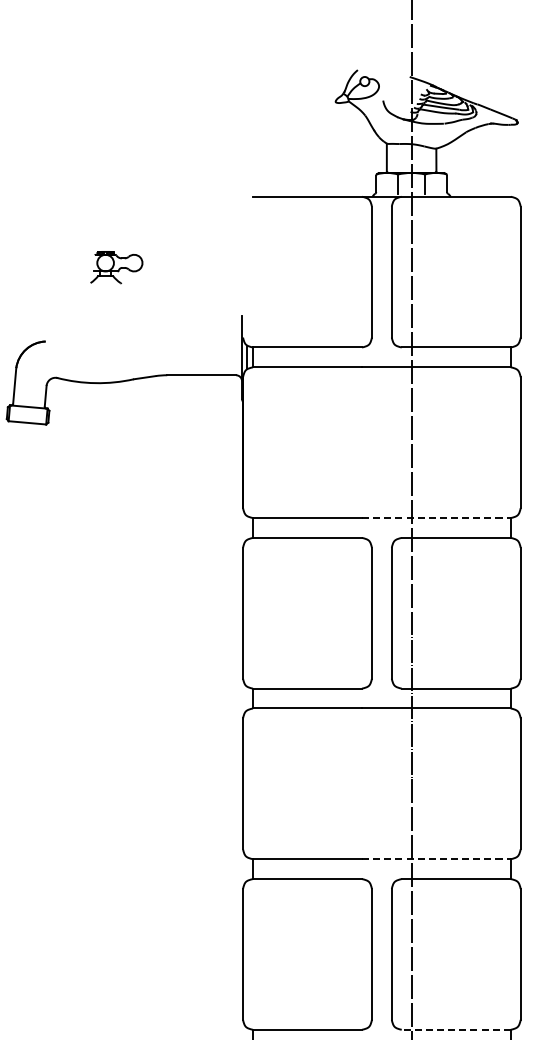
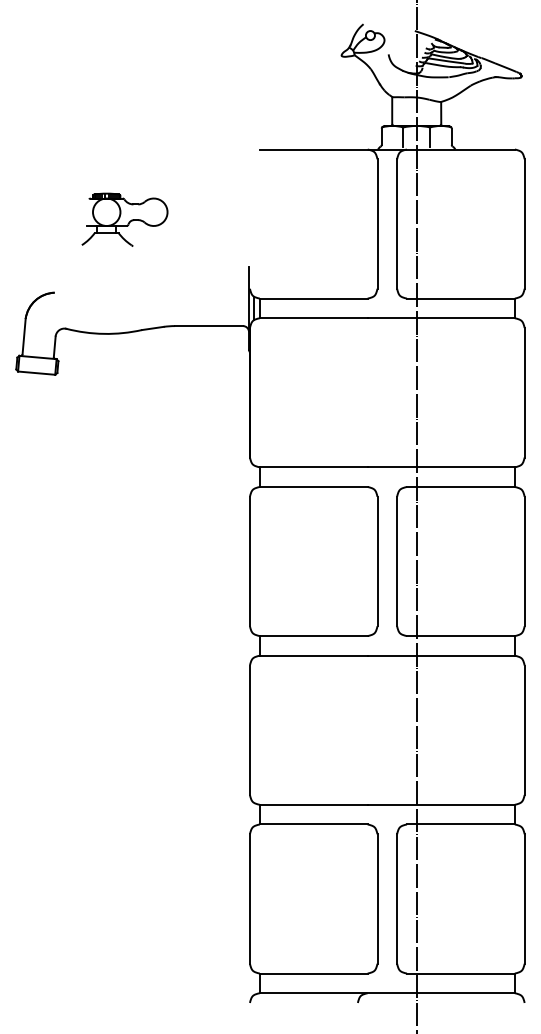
part: (116, 267) -> (124, 219), size x1.67
line: (436, 518) -> (441, 467), dashed -> solid
line: (436, 858) -> (441, 804), dashed -> solid
line: (455, 1029) -> (460, 973), dashed -> solid

